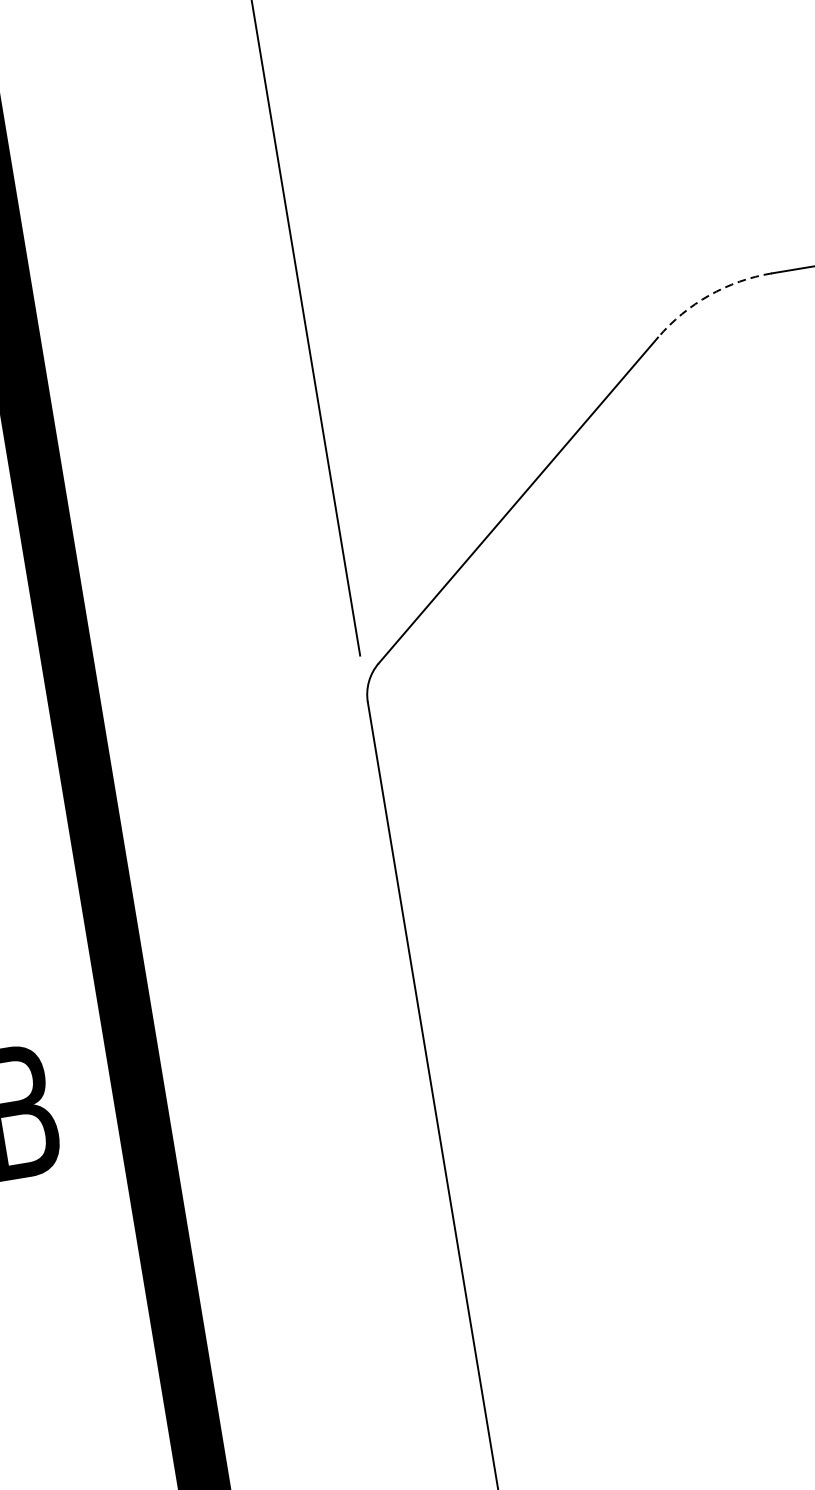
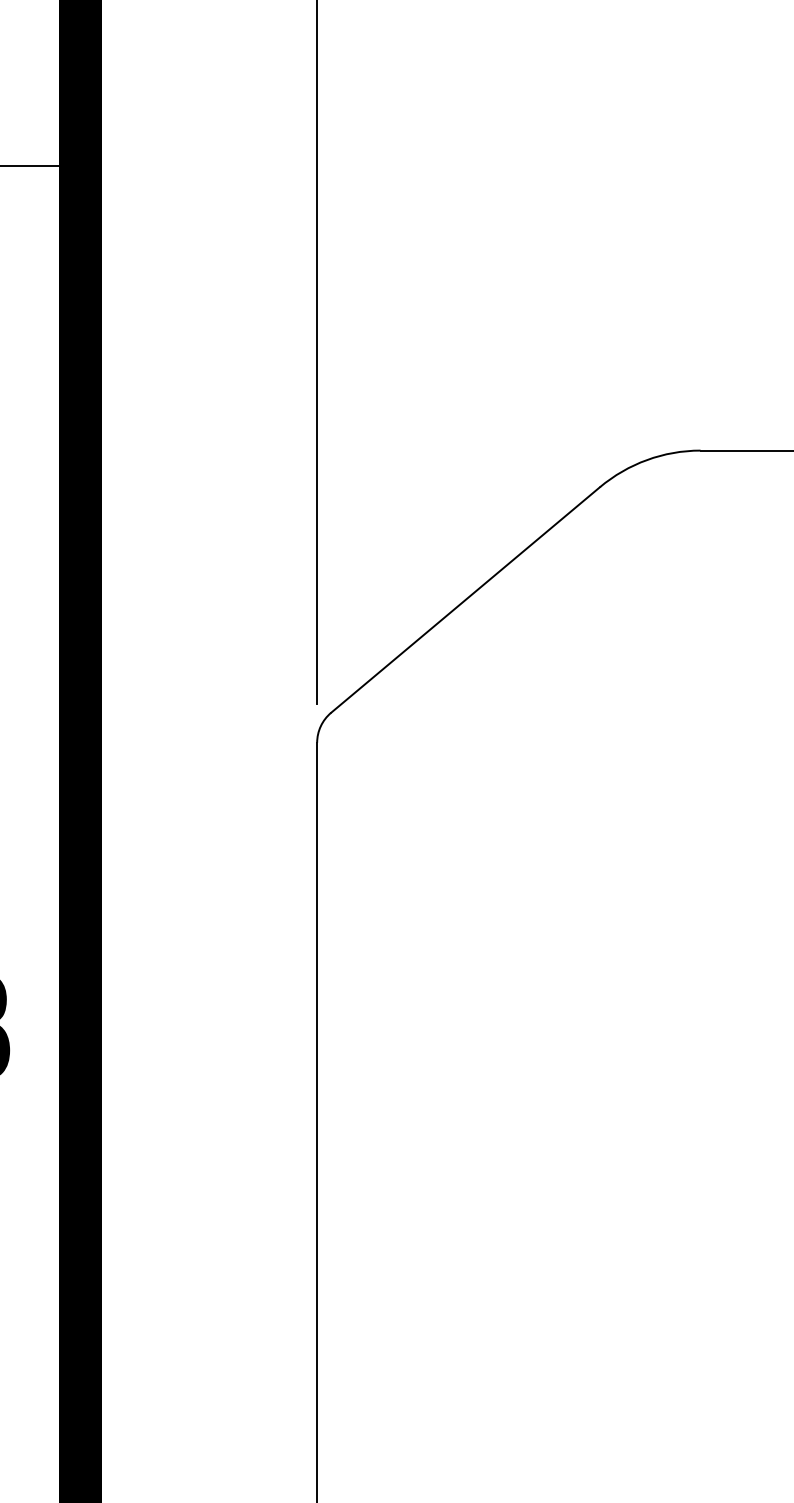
arc: (709, 295) -> (647, 460), dashed -> solid

